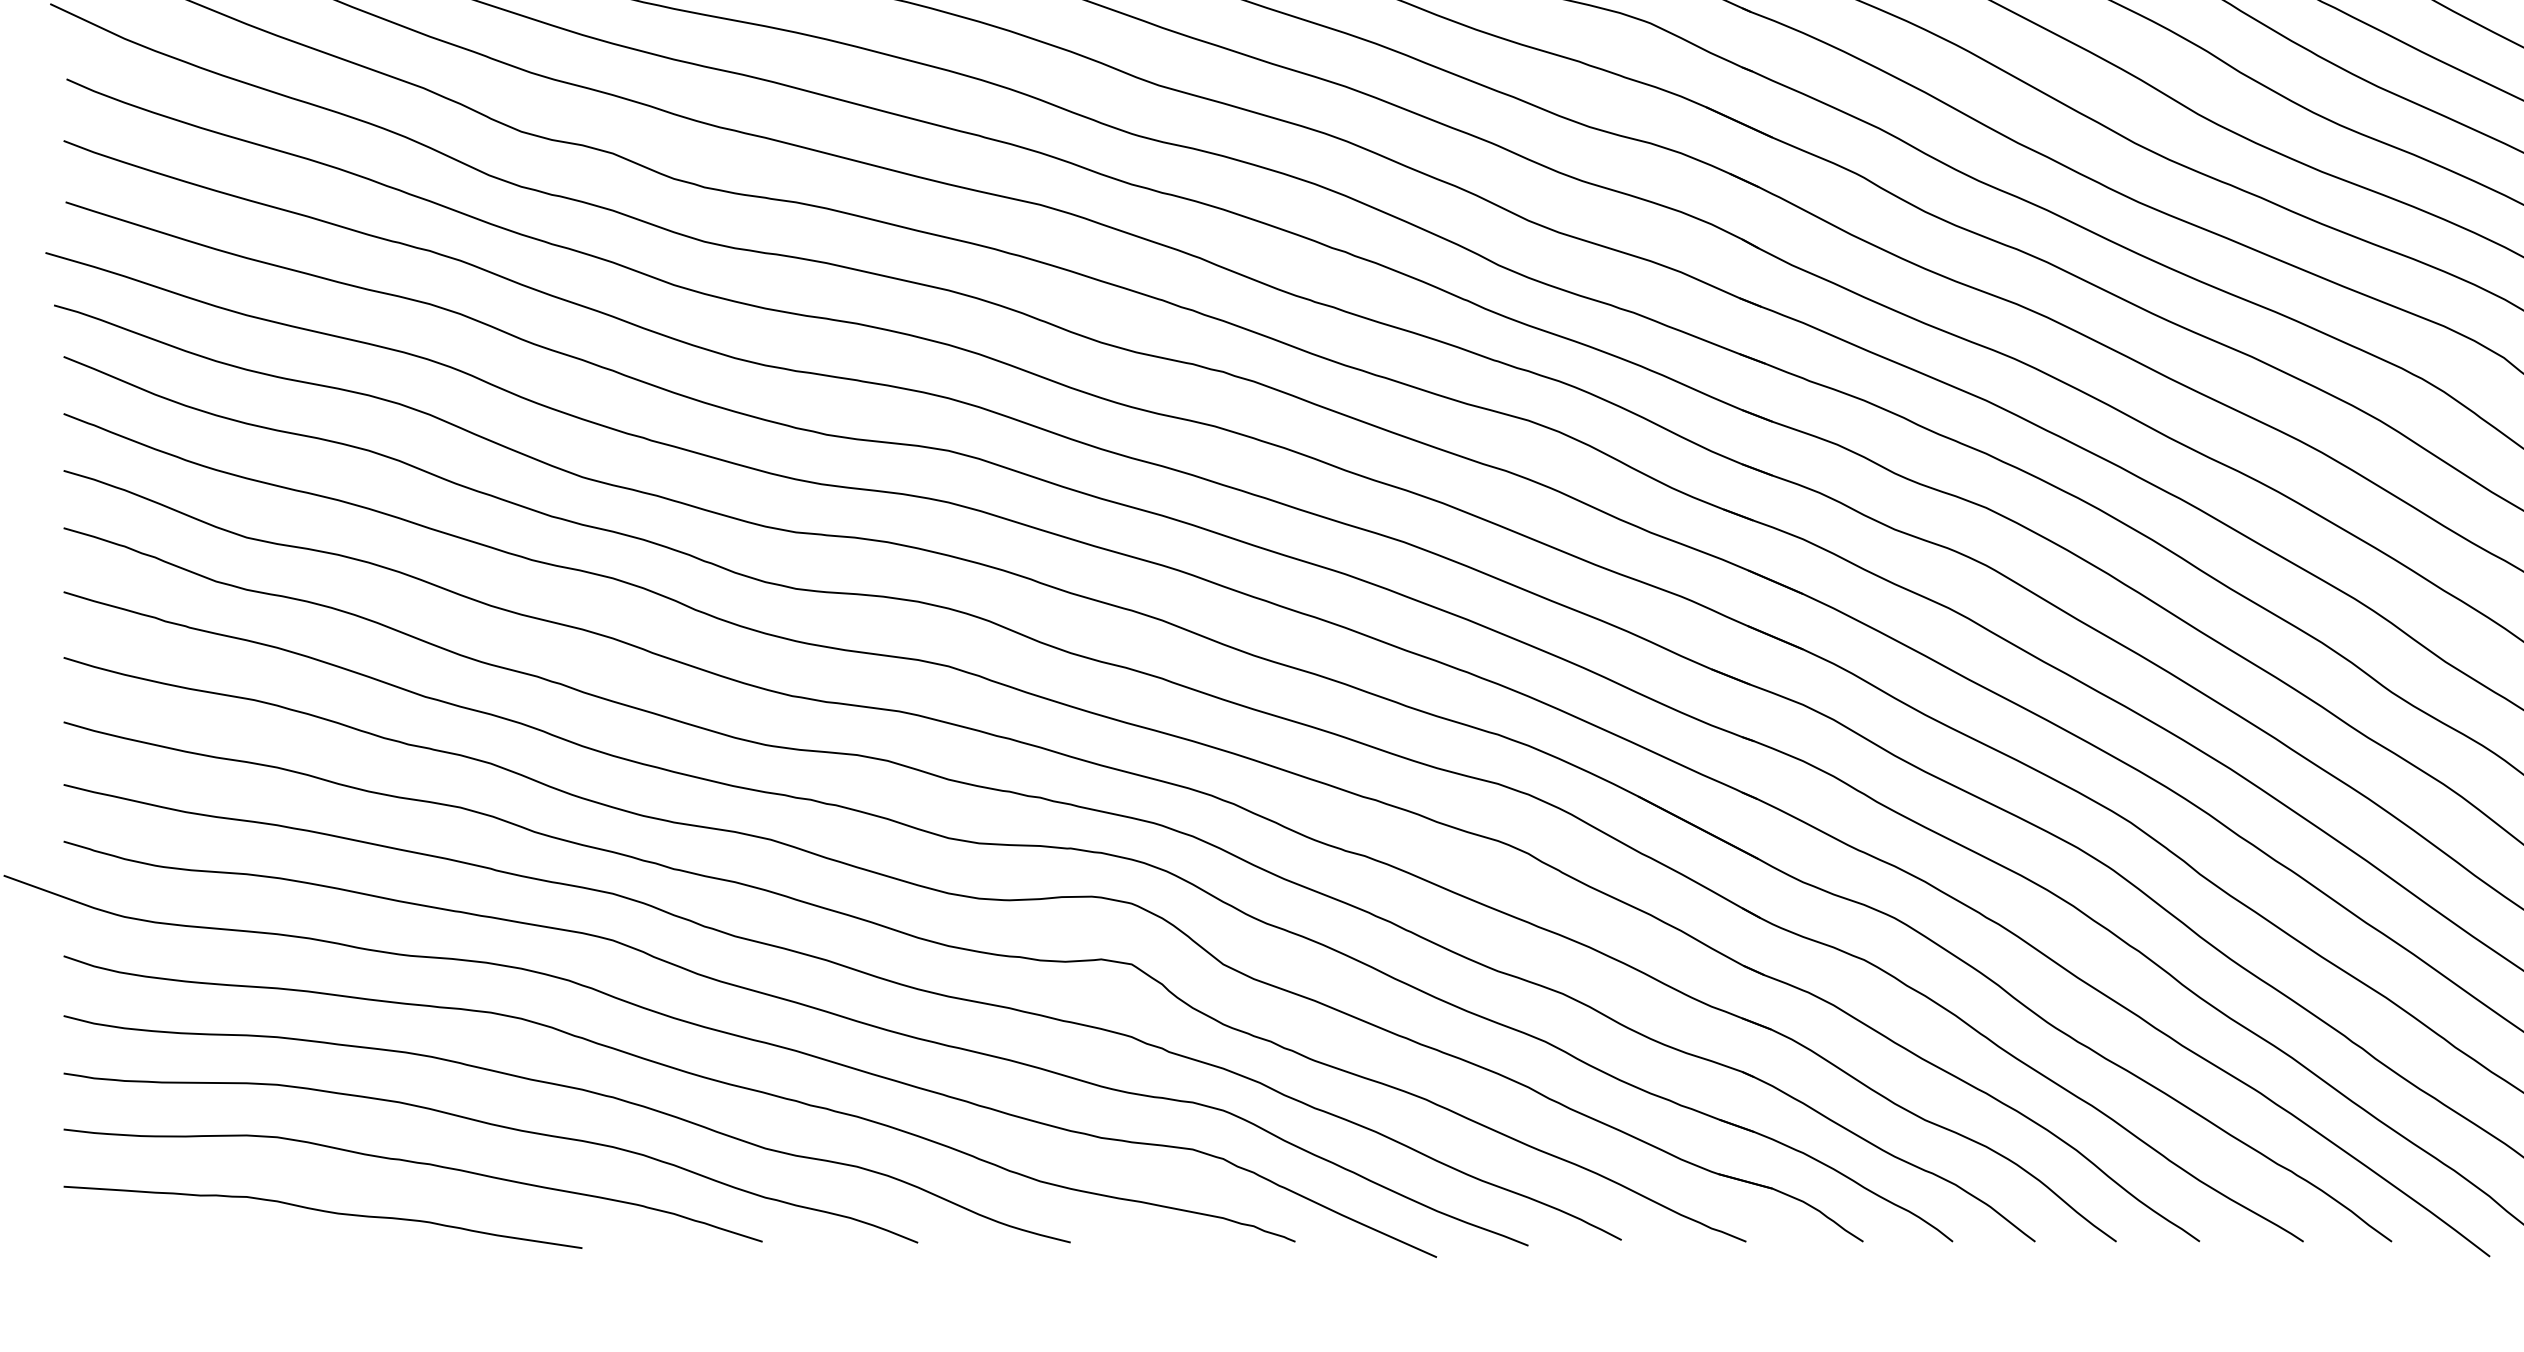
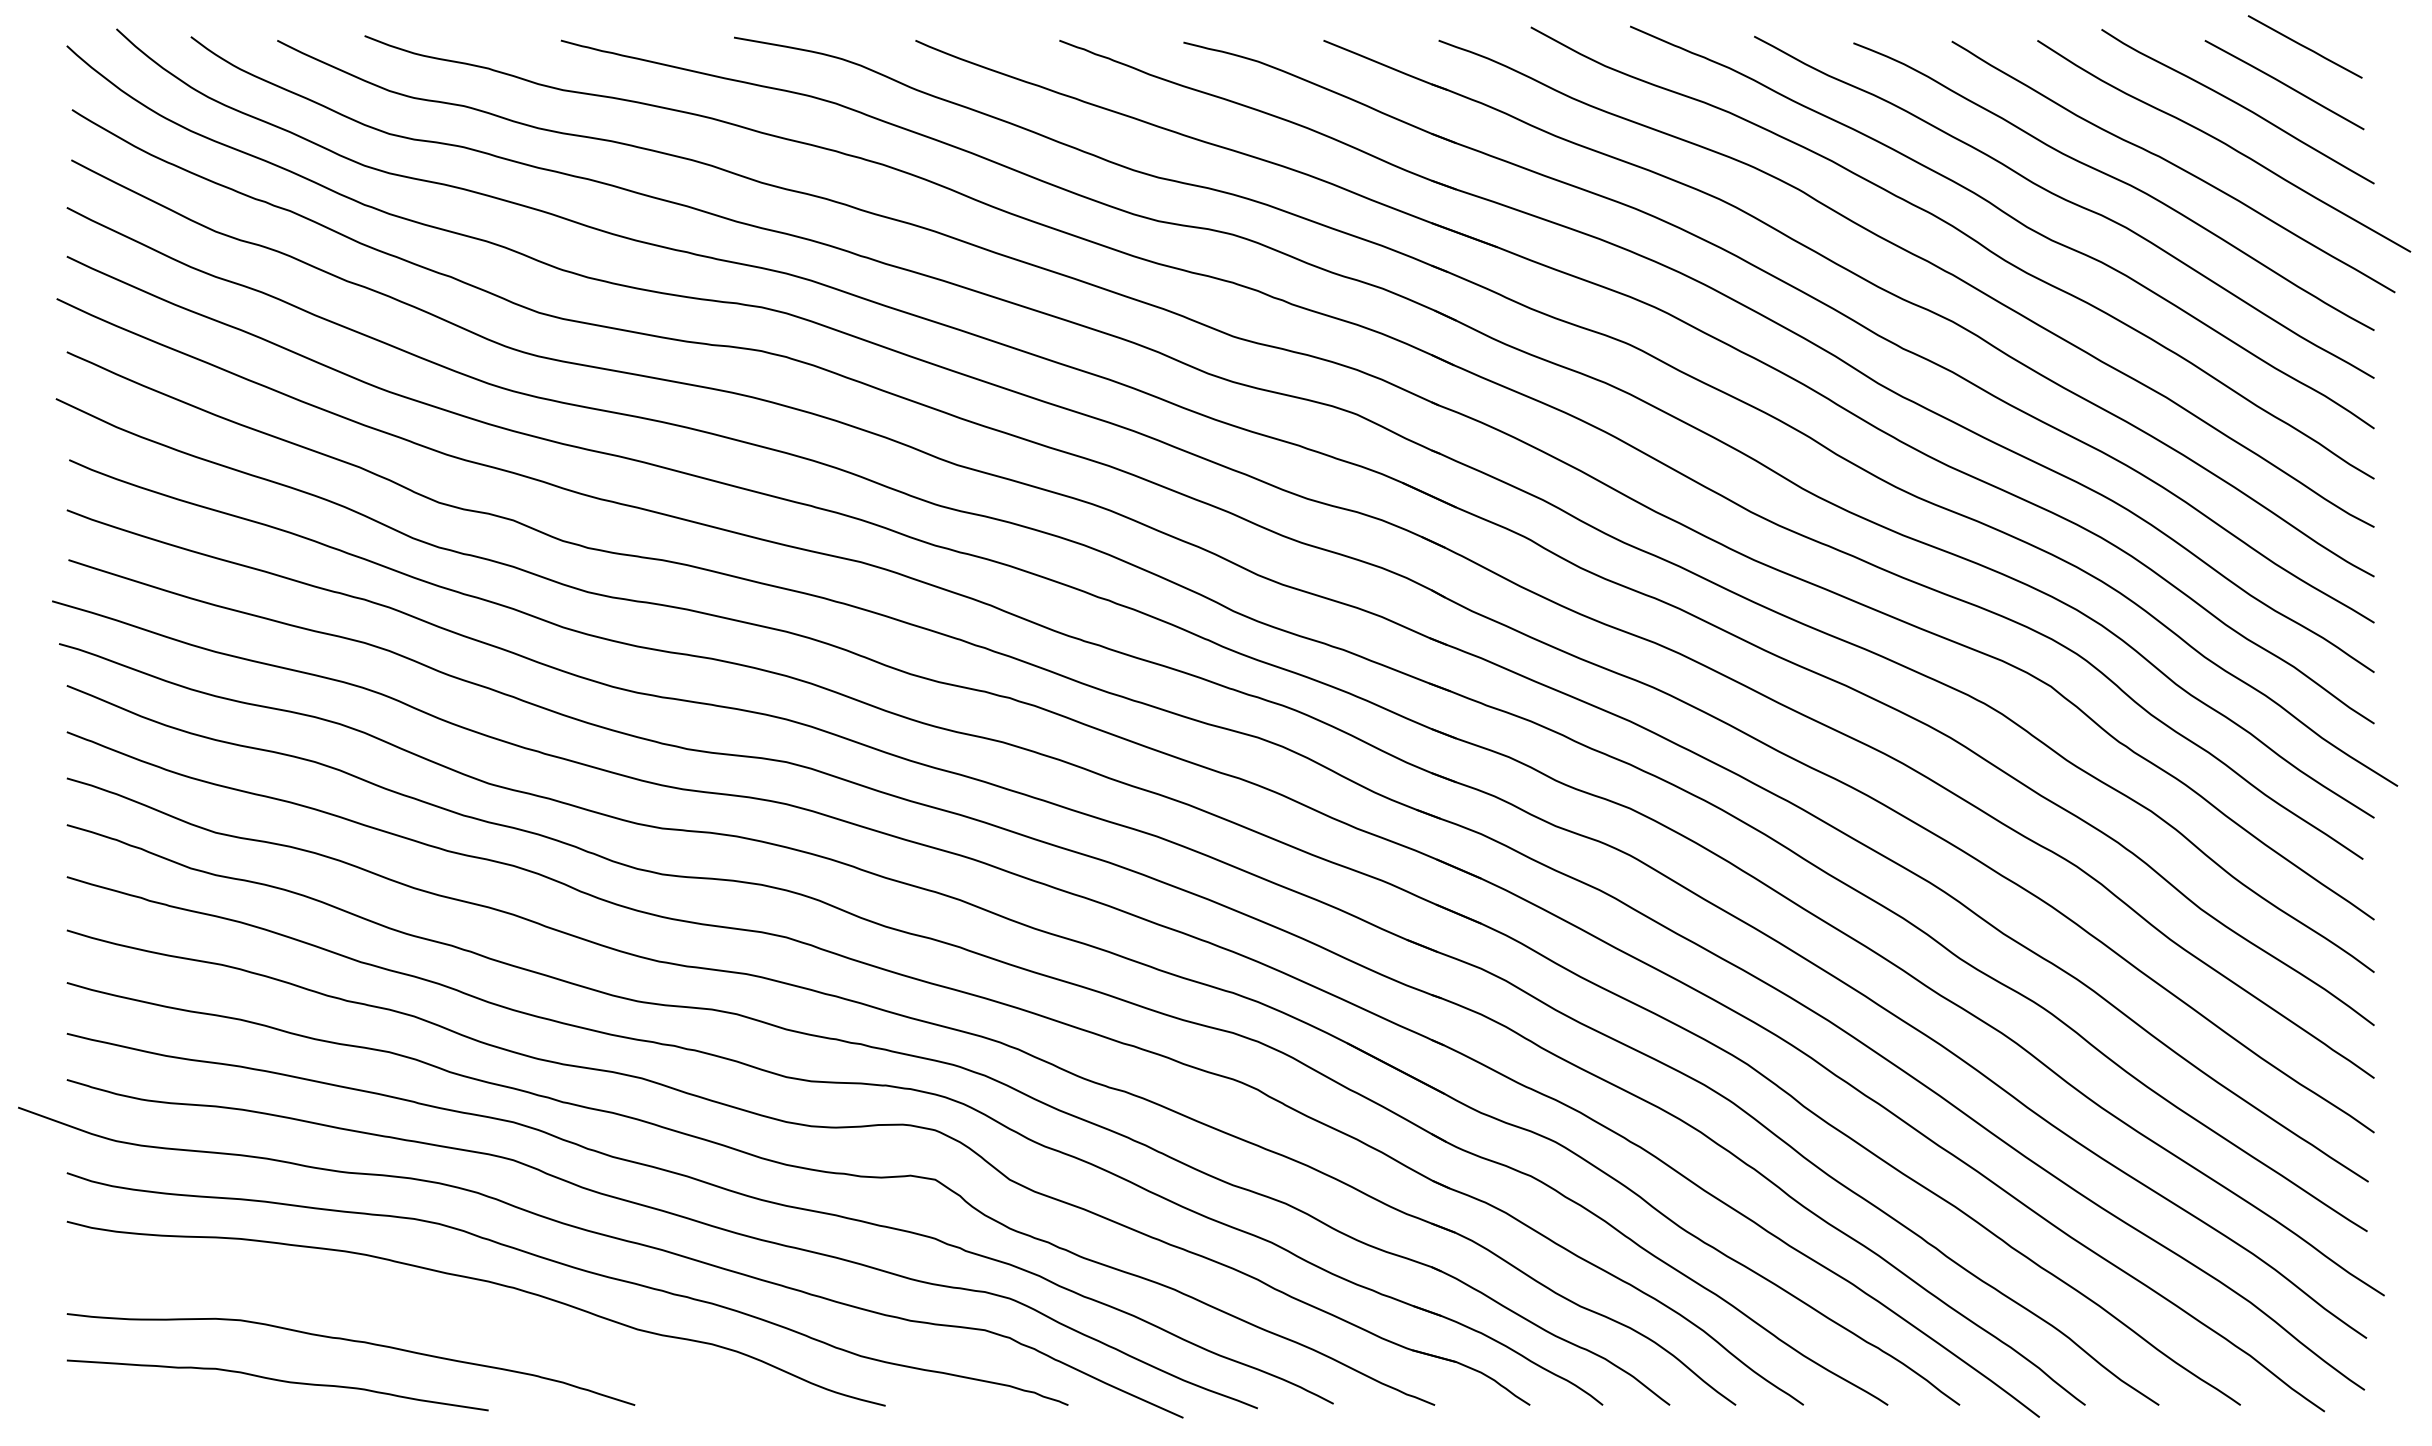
curve: (499, 1127) -> (421, 1312), removed

